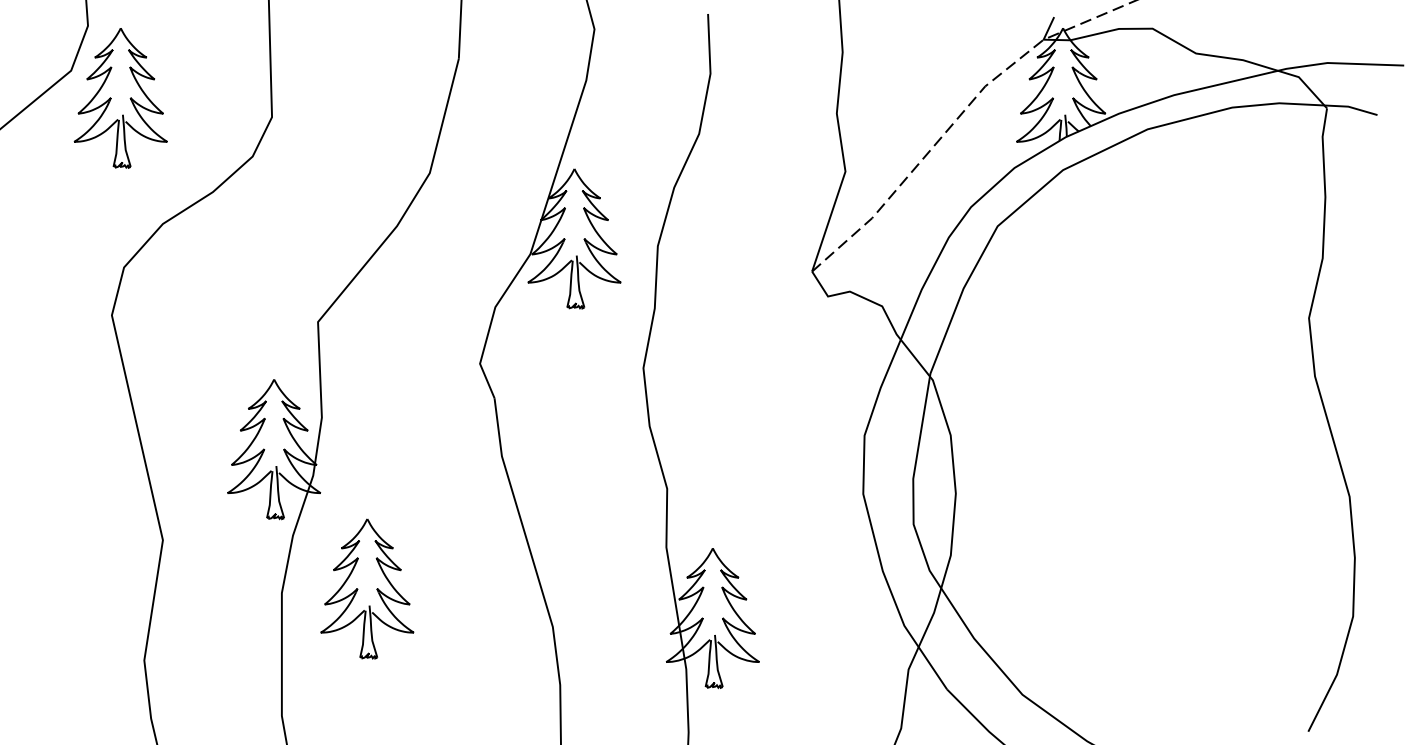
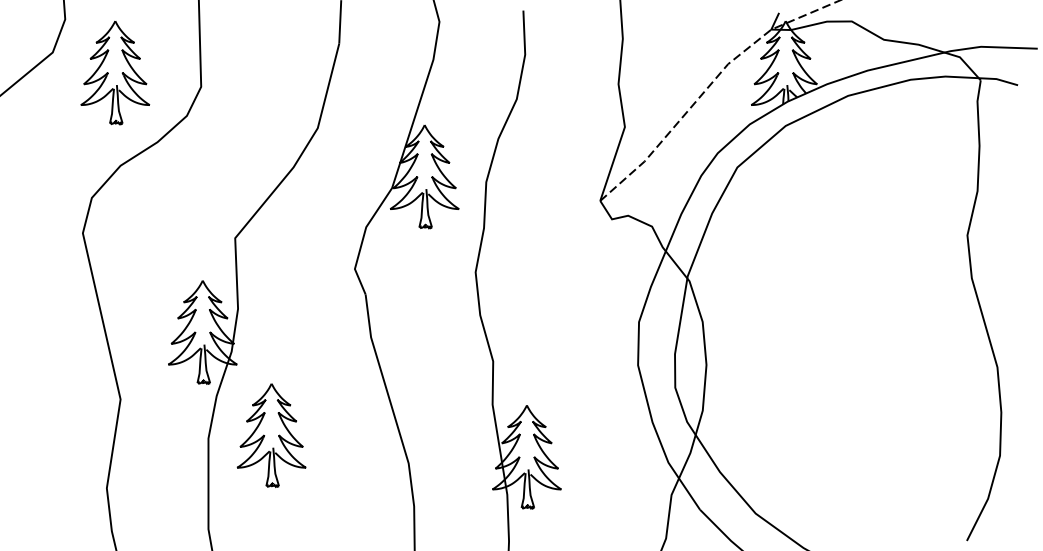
part: (120, 98) -> (115, 73), moved

